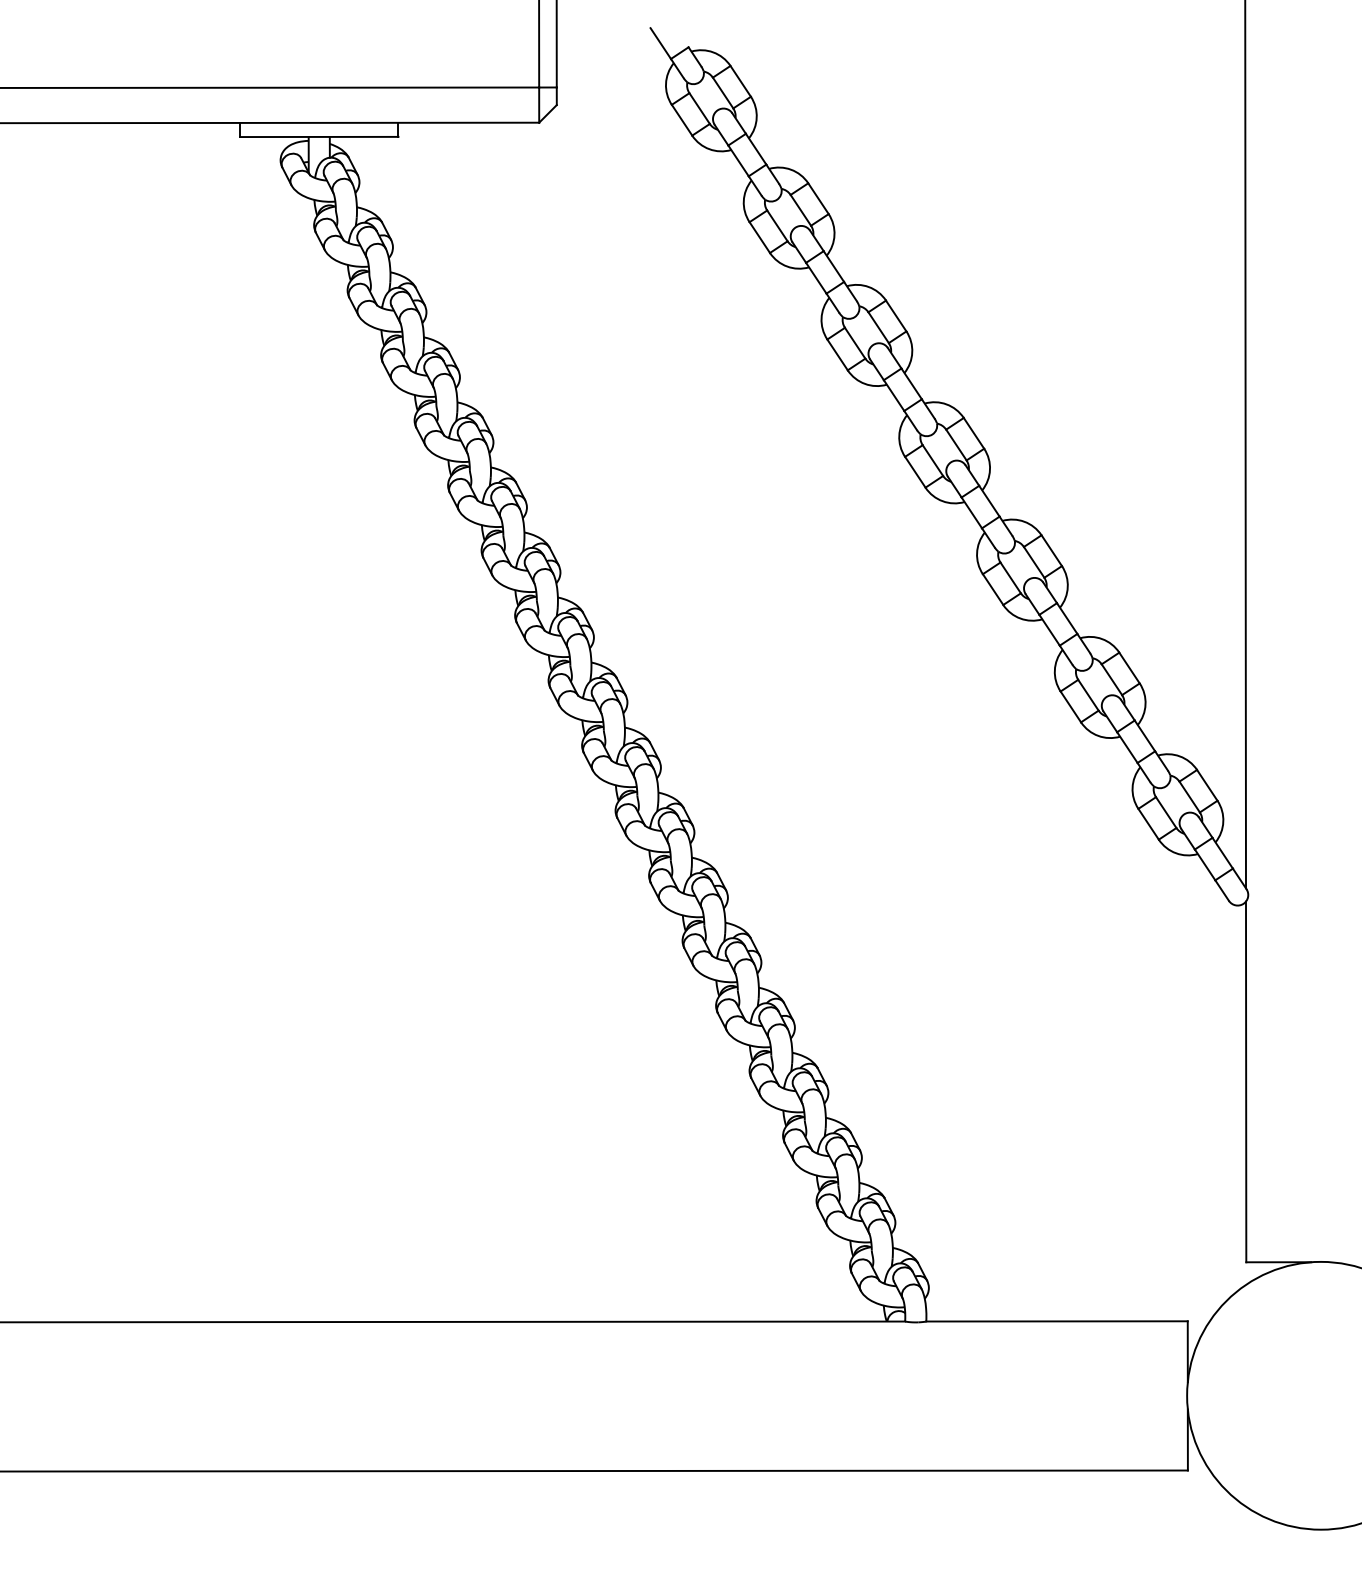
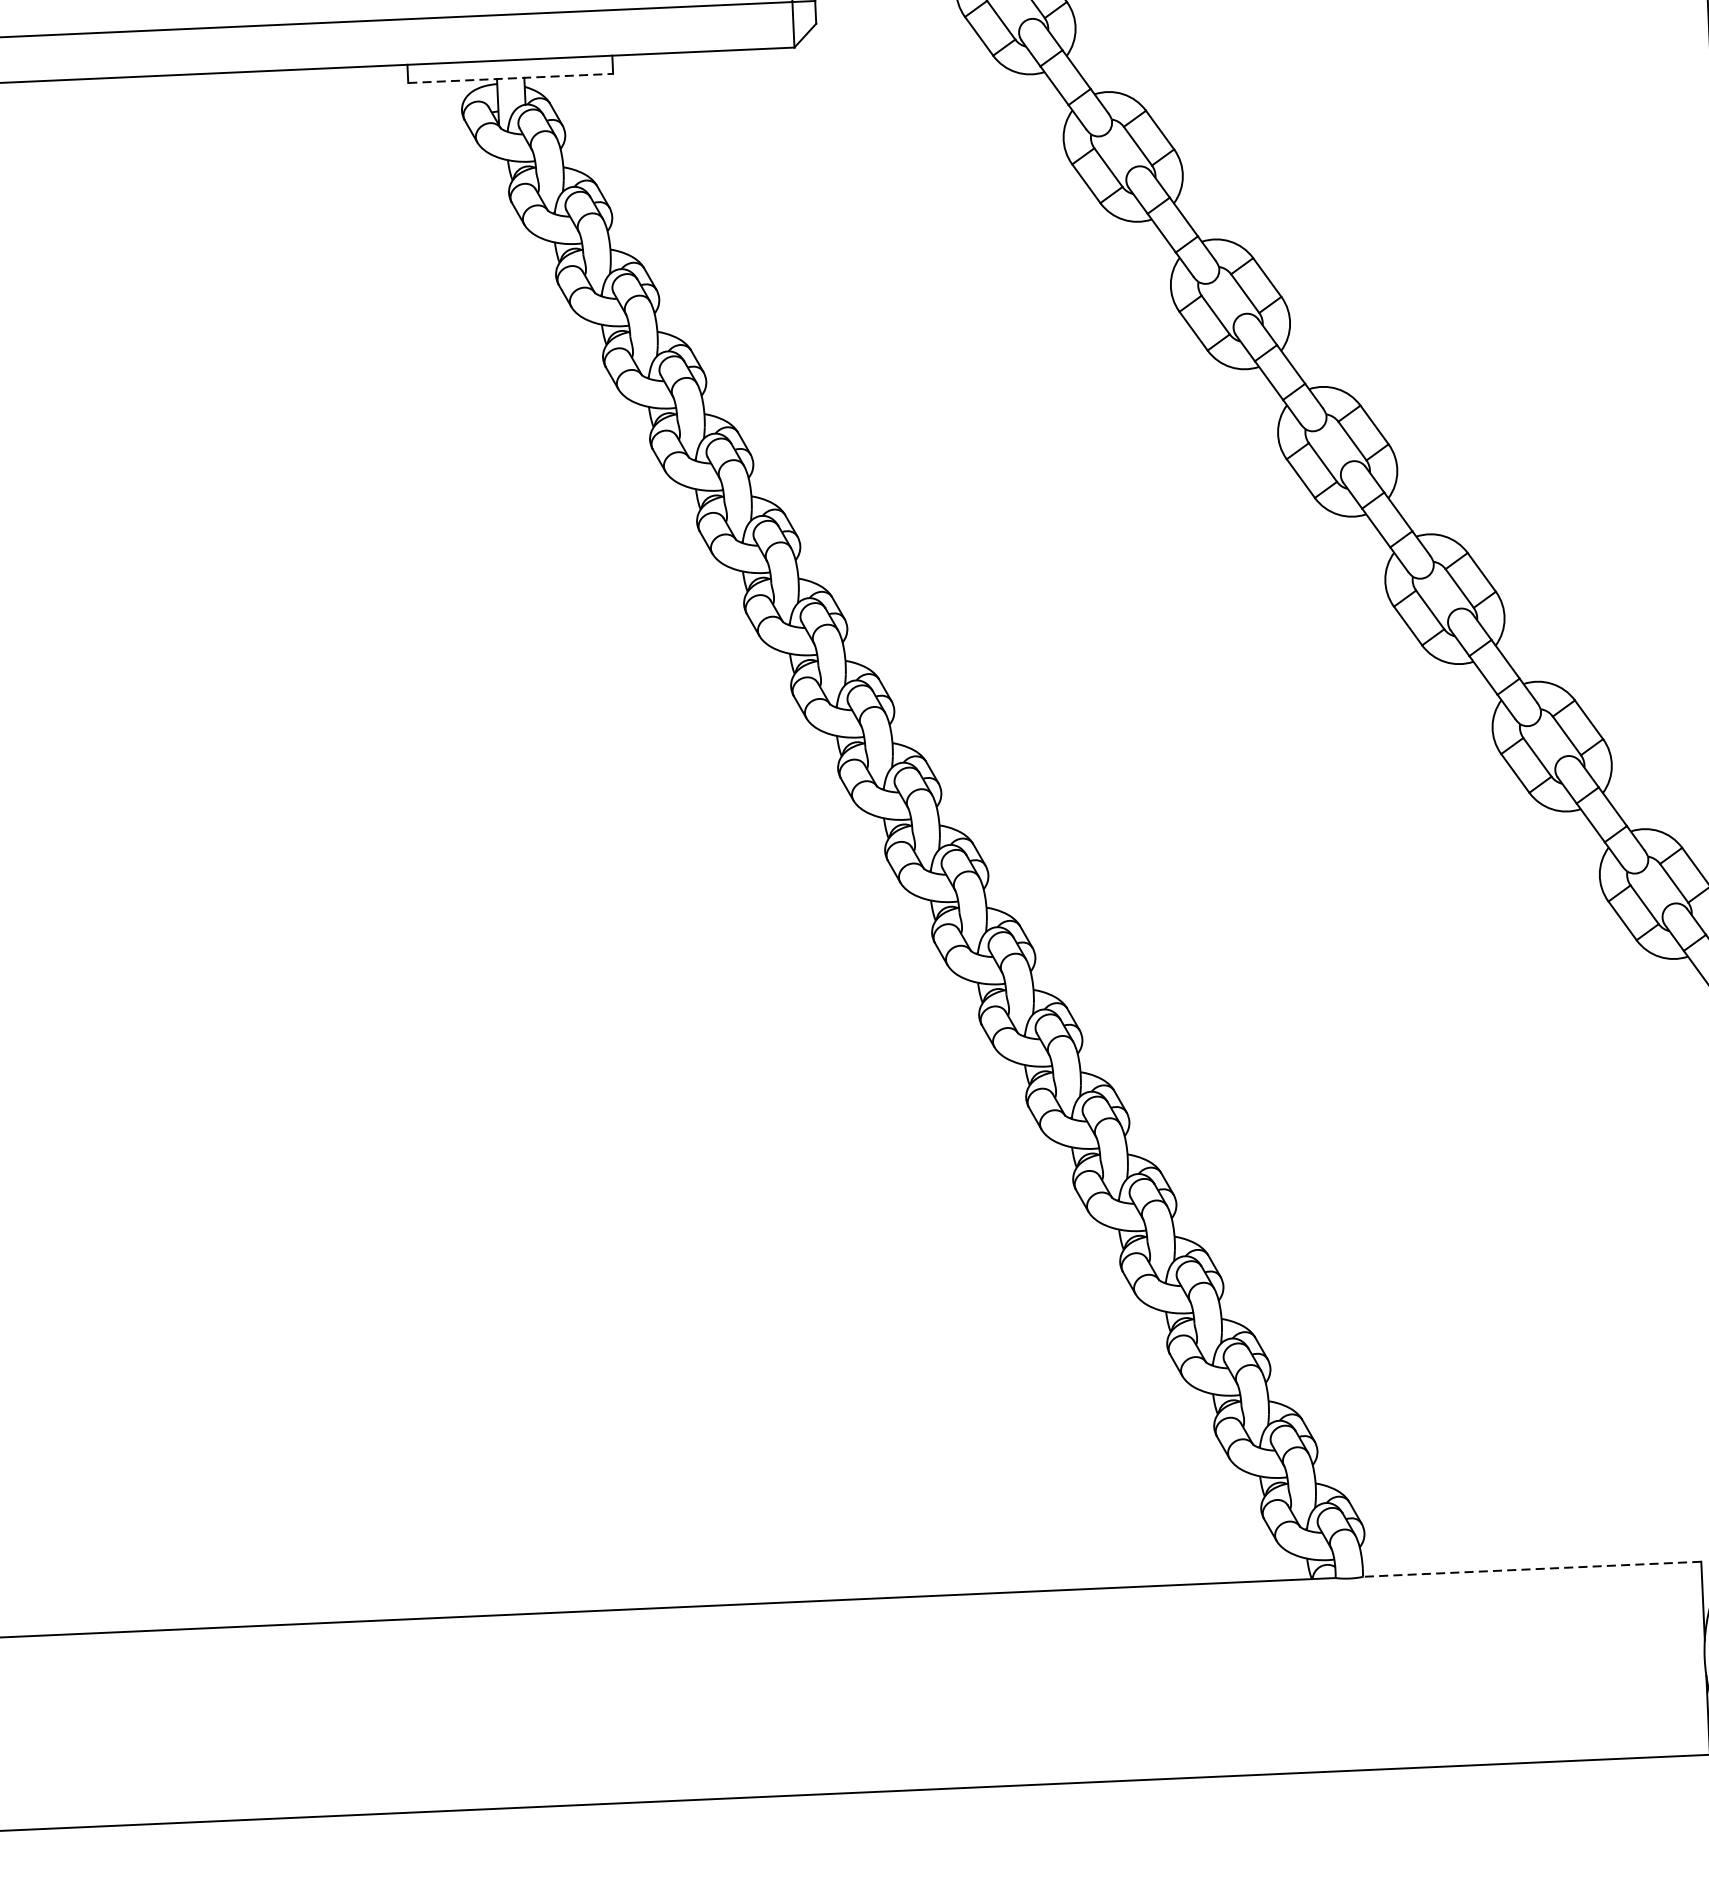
line: (319, 136) -> (510, 77), solid -> dashed
line: (1057, 1321) -> (1532, 1569), solid -> dashed

